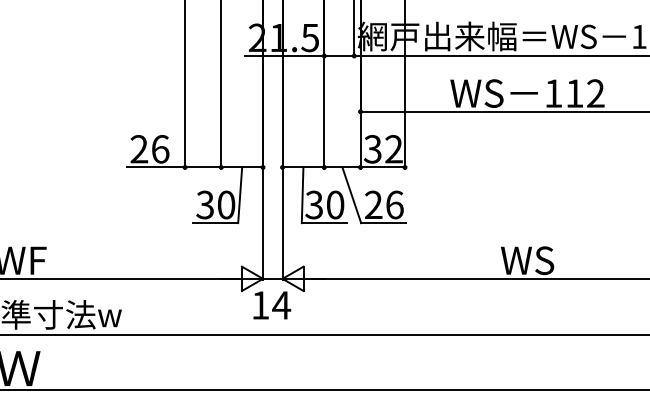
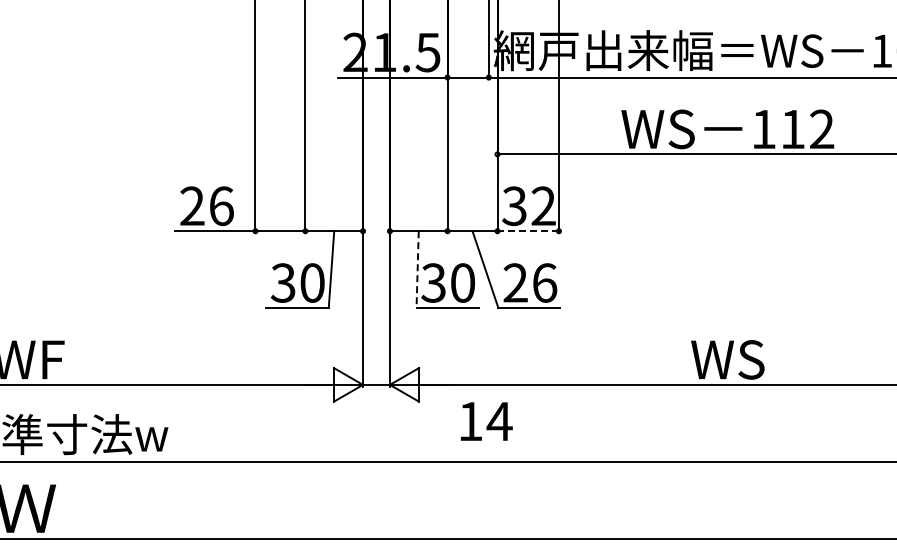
line: (383, 167) -> (528, 231), solid -> dashed
line: (302, 195) -> (417, 270), solid -> dashed
text: (272, 305) -> (486, 421), moved

